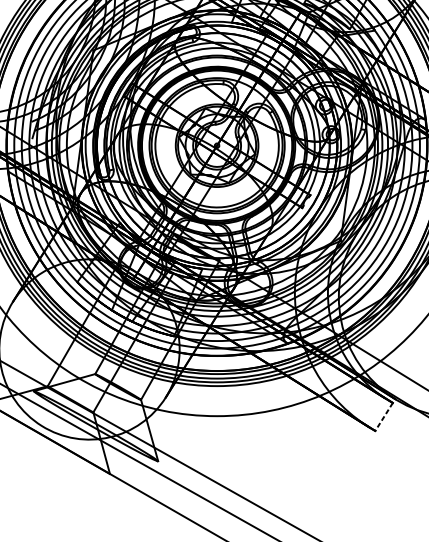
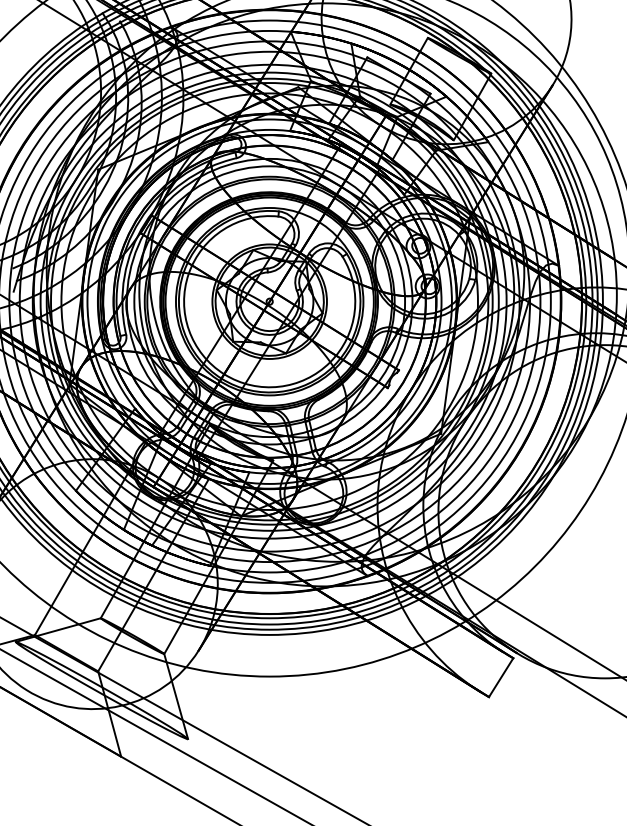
line: (384, 416) -> (501, 677), dashed -> solid

